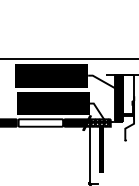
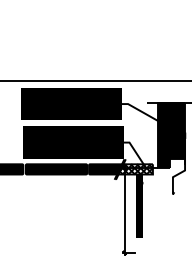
fill: (127, 94) -> (176, 130), added
fill: (40, 123) -> (56, 169), added

